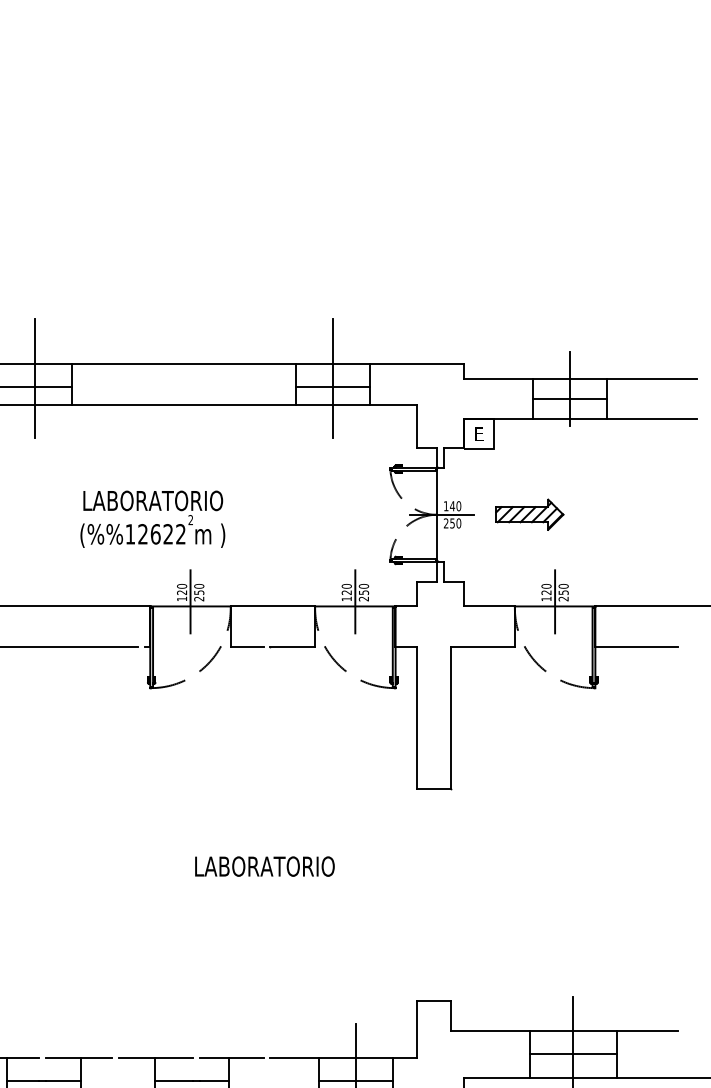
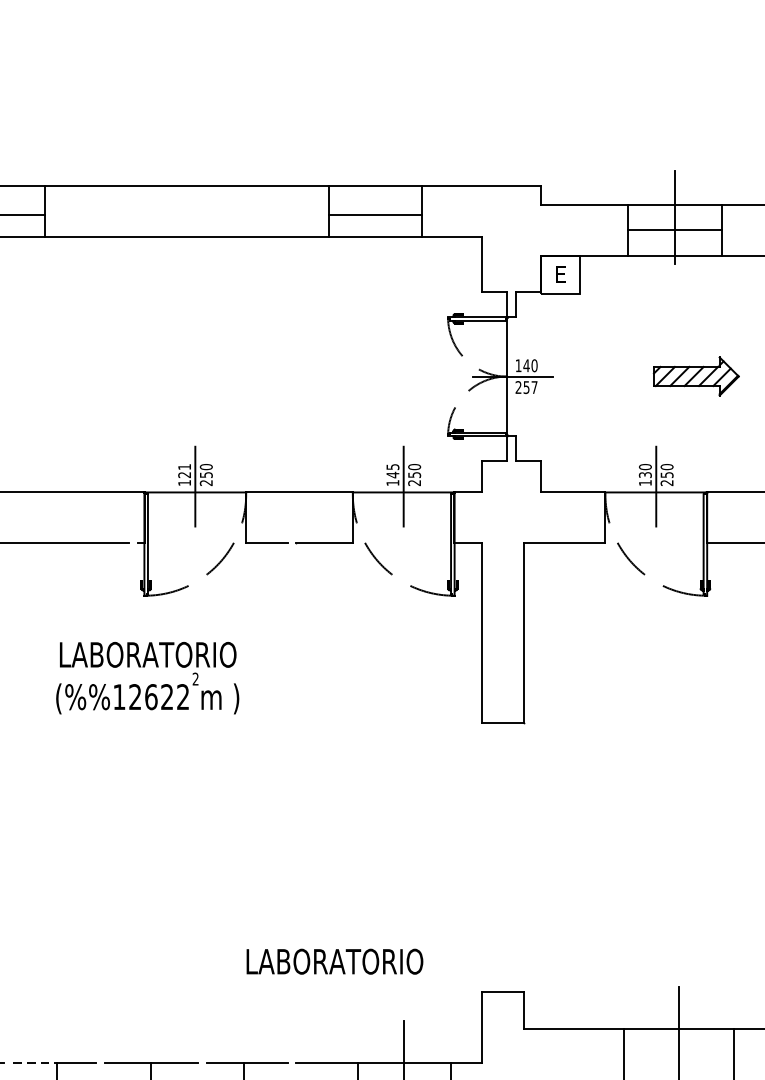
line: (333, 378) -> (376, 204), removed
part: (529, 514) -> (695, 376), moved
text: (152, 518) -> (147, 677), moved
text: (458, 523) -> (534, 387), 250 -> 257
text: (182, 586) -> (185, 467), 120 -> 121
text: (346, 589) -> (392, 471), 120 -> 145
text: (546, 592) -> (645, 474), 120 -> 130
text: (264, 866) -> (334, 961), moved
line: (572, 1054) -> (678, 1058), removed
line: (63, 1057) -> (34, 1062), solid -> dashed

